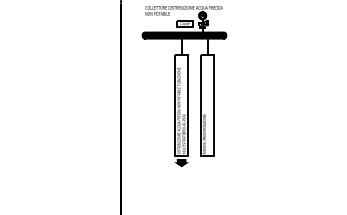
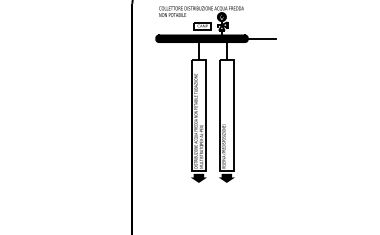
line: (239, 35) -> (262, 38), added
fill: (206, 163) -> (226, 178), added

